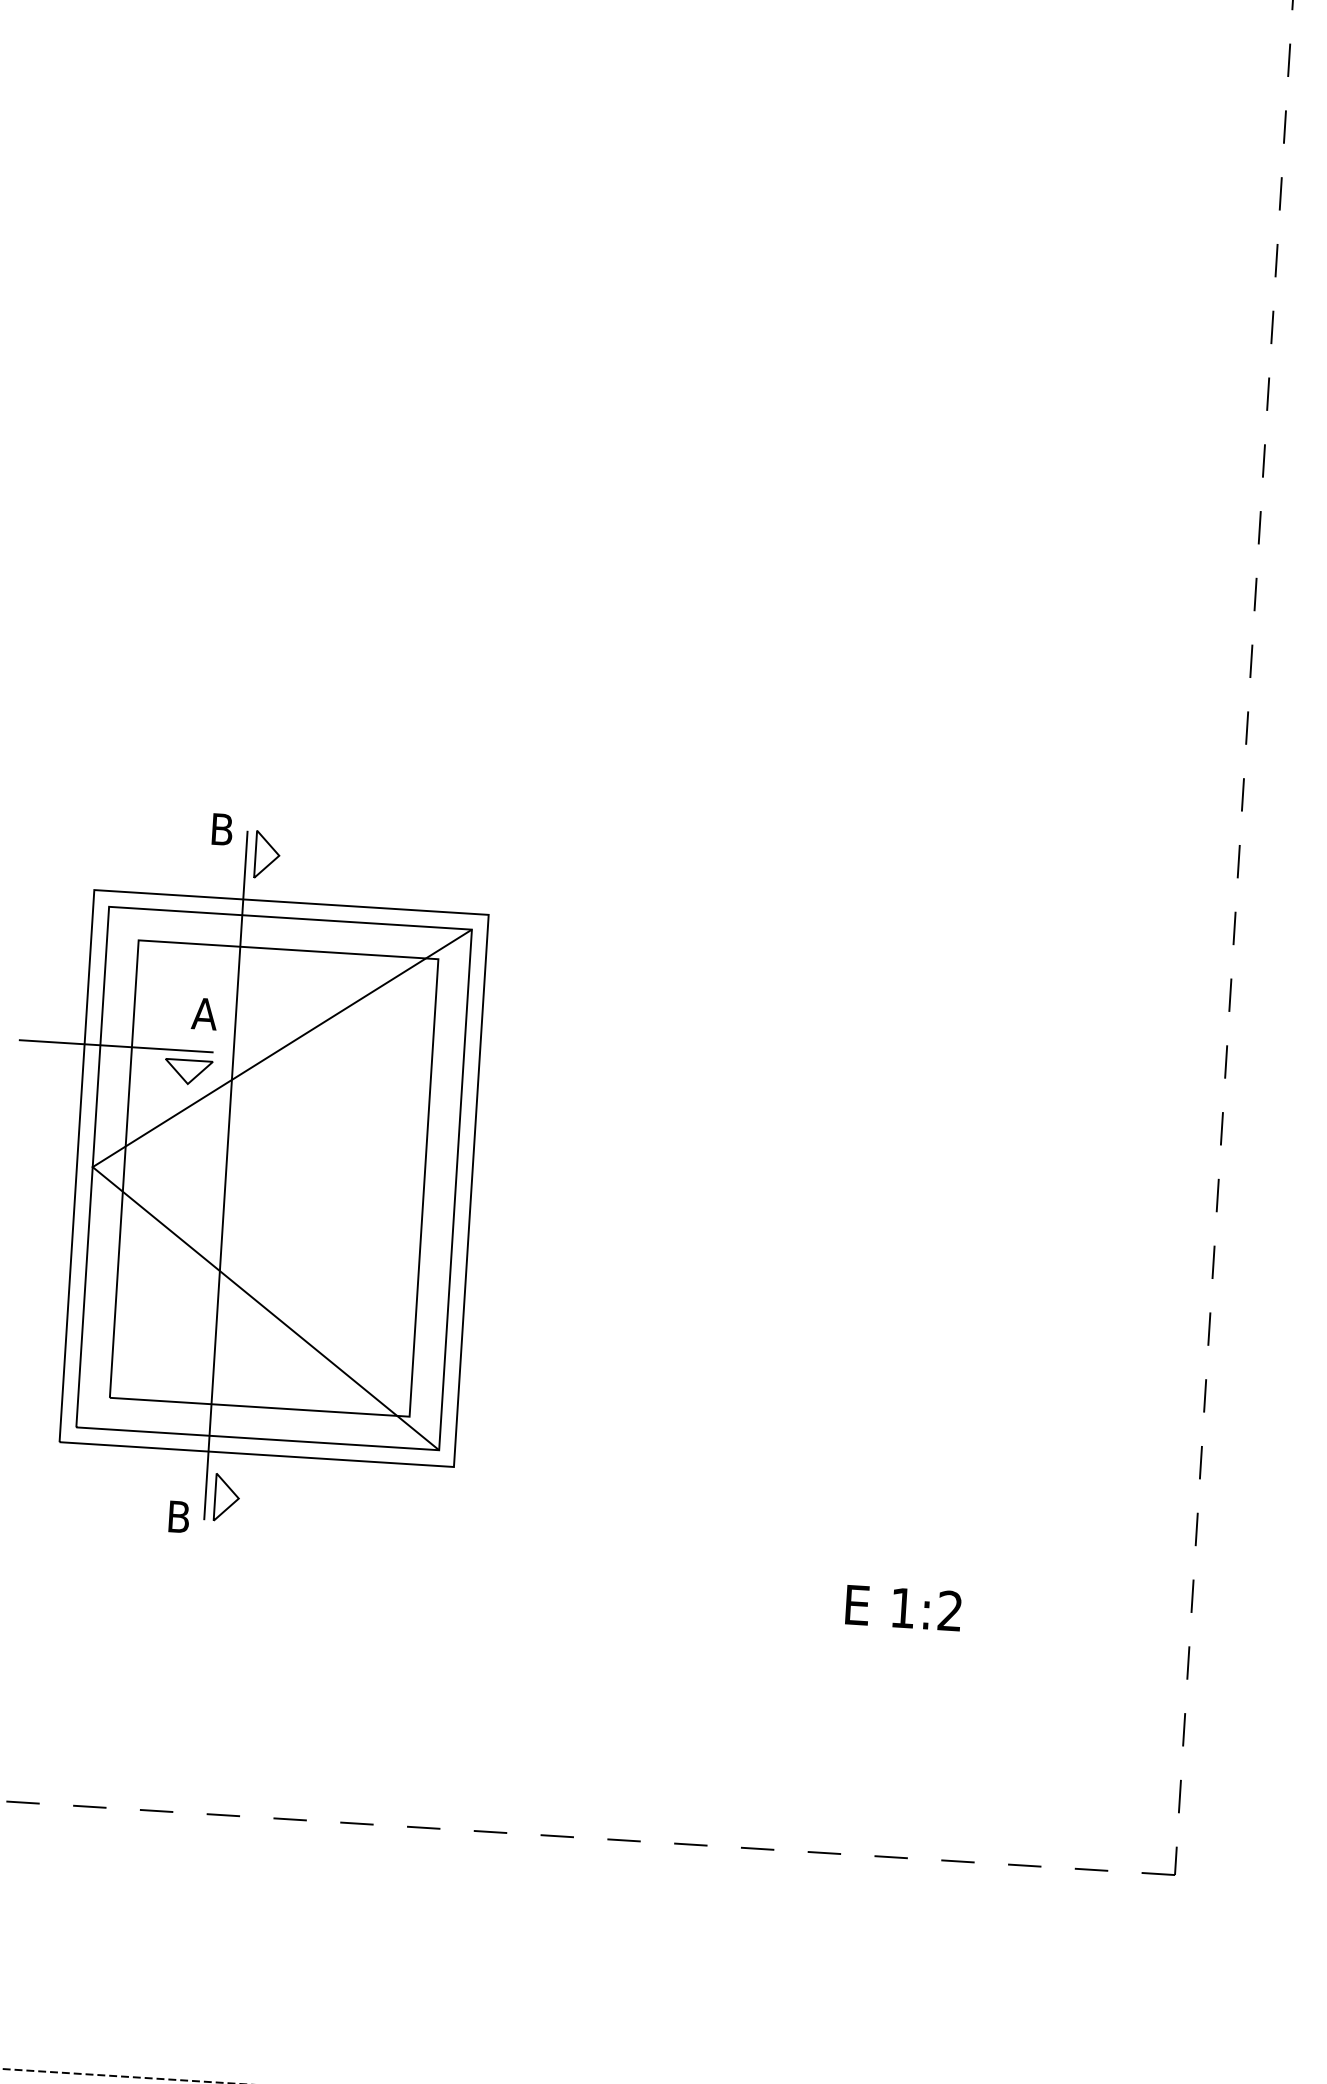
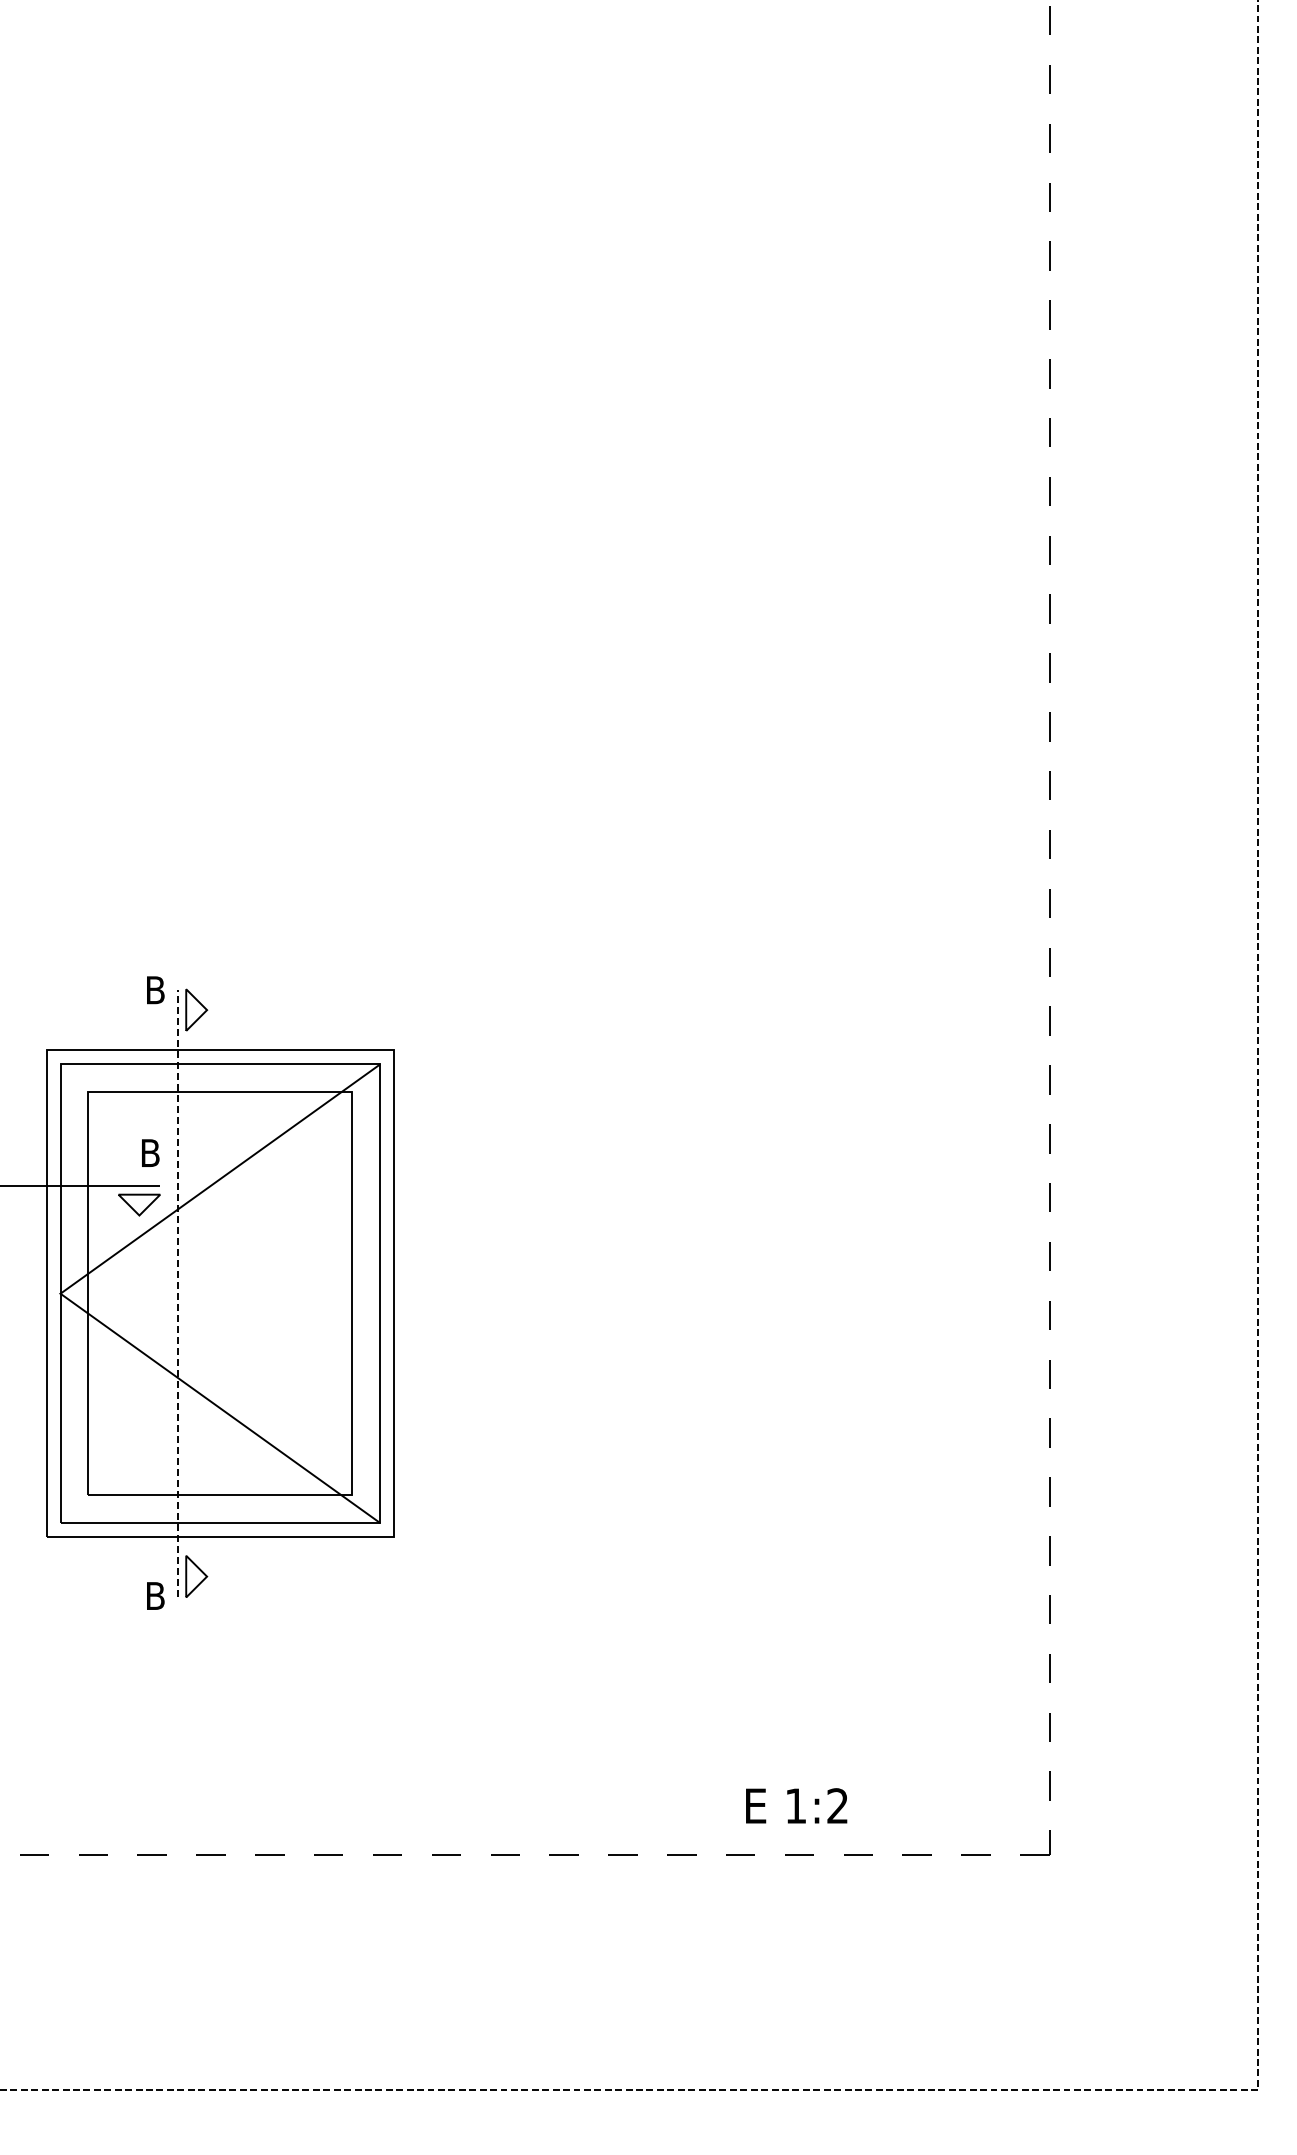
text: (204, 1013) -> (150, 1152), A -> B
line: (225, 1175) -> (177, 1293), solid -> dashed
text: (903, 1607) -> (796, 1805), moved

